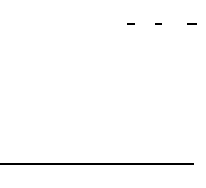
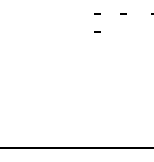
part: (130, 42) -> (96, 31), added

